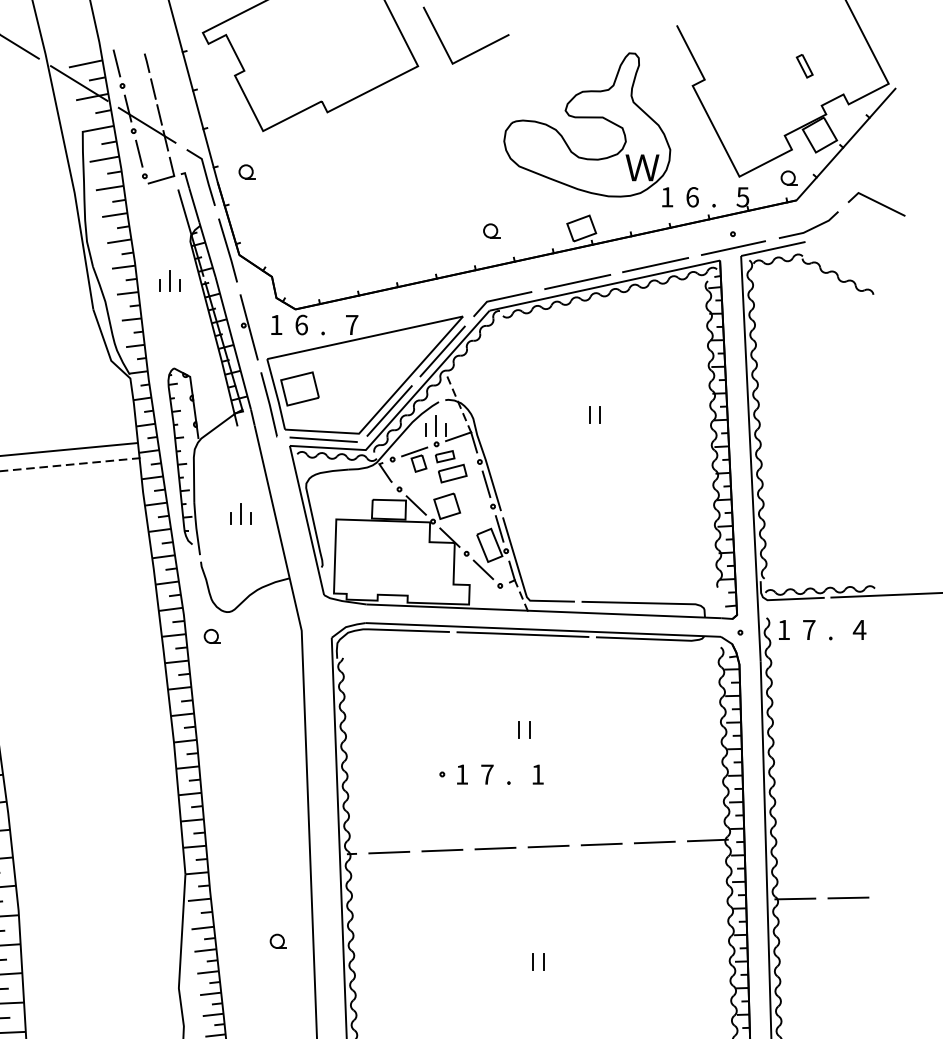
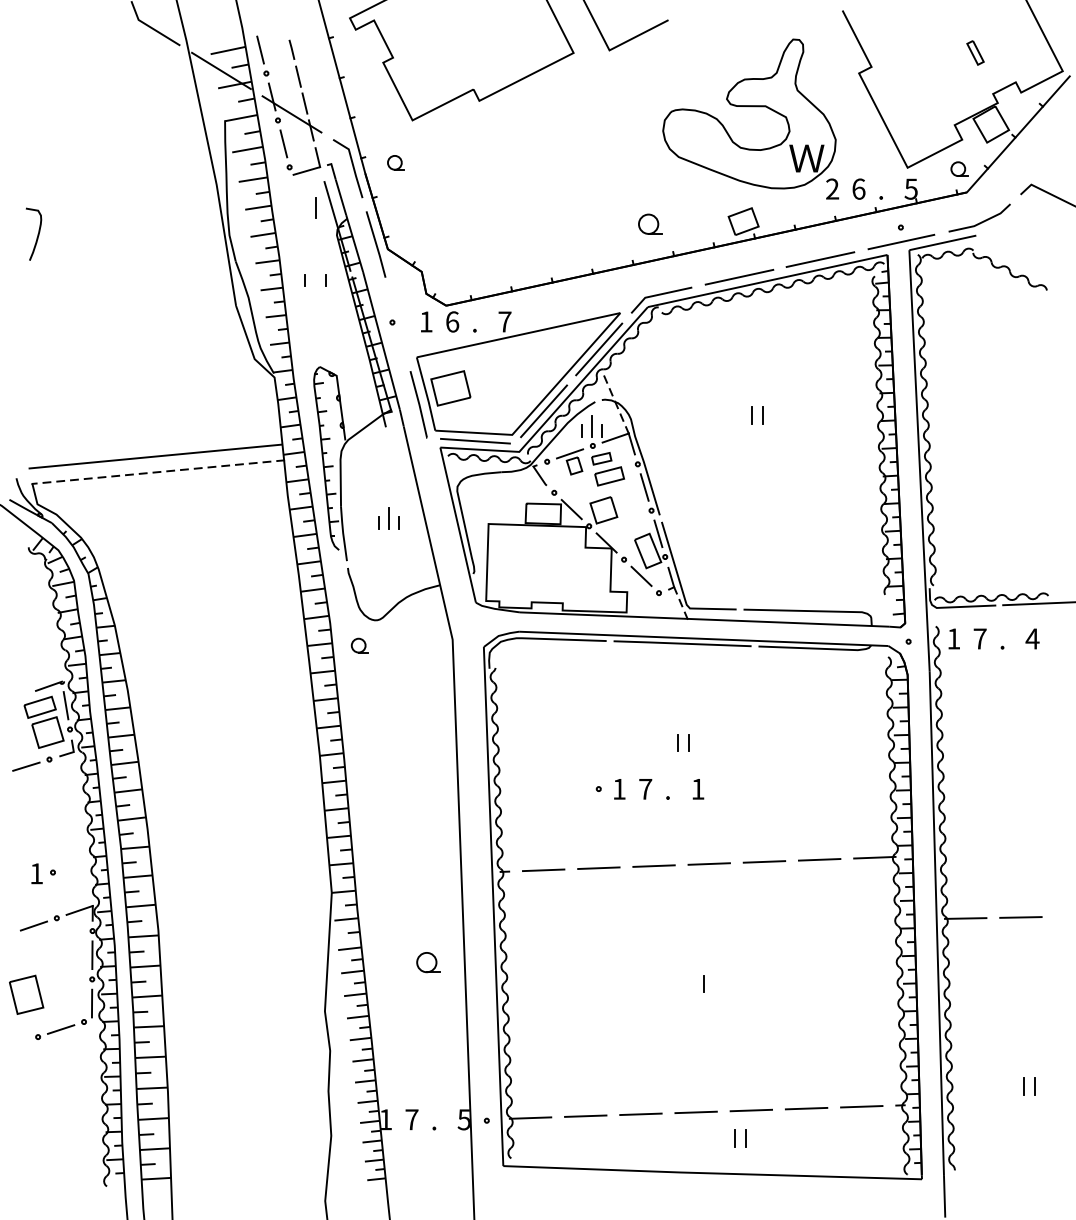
text: (667, 196) -> (832, 188), 1 -> 2
part: (491, 230) -> (649, 223), size x1.4
line: (169, 280) -> (315, 207), moved
line: (248, 327) -> (397, 324), removed
part: (278, 941) -> (428, 962), size x1.4
line: (532, 961) -> (692, 983), removed

